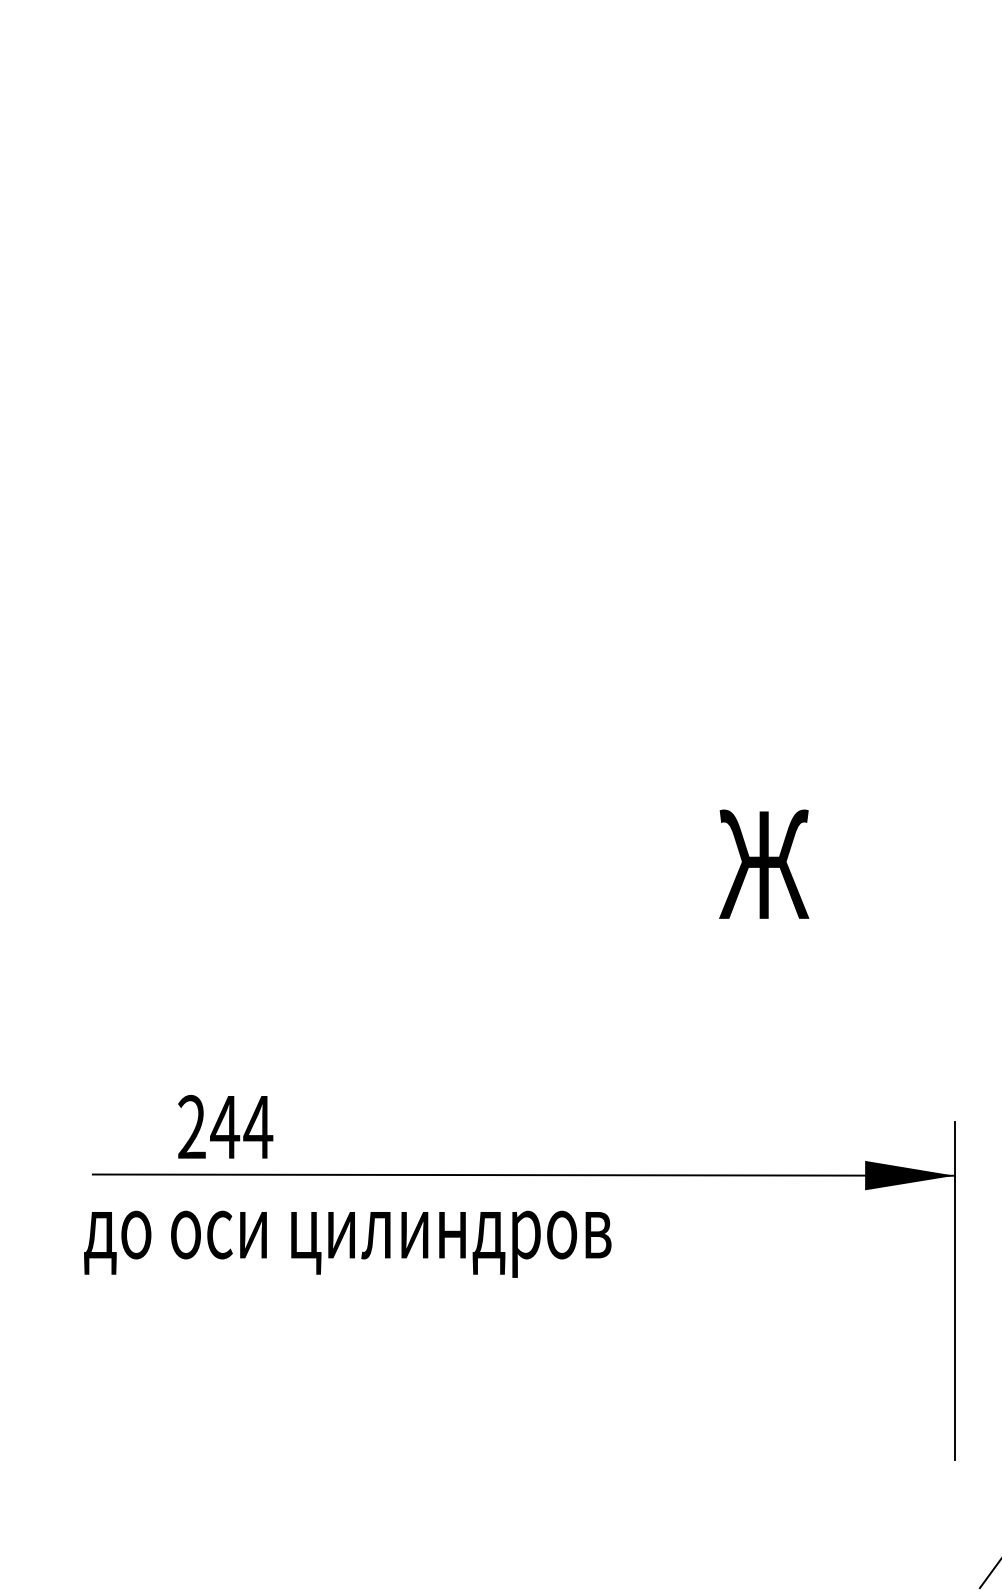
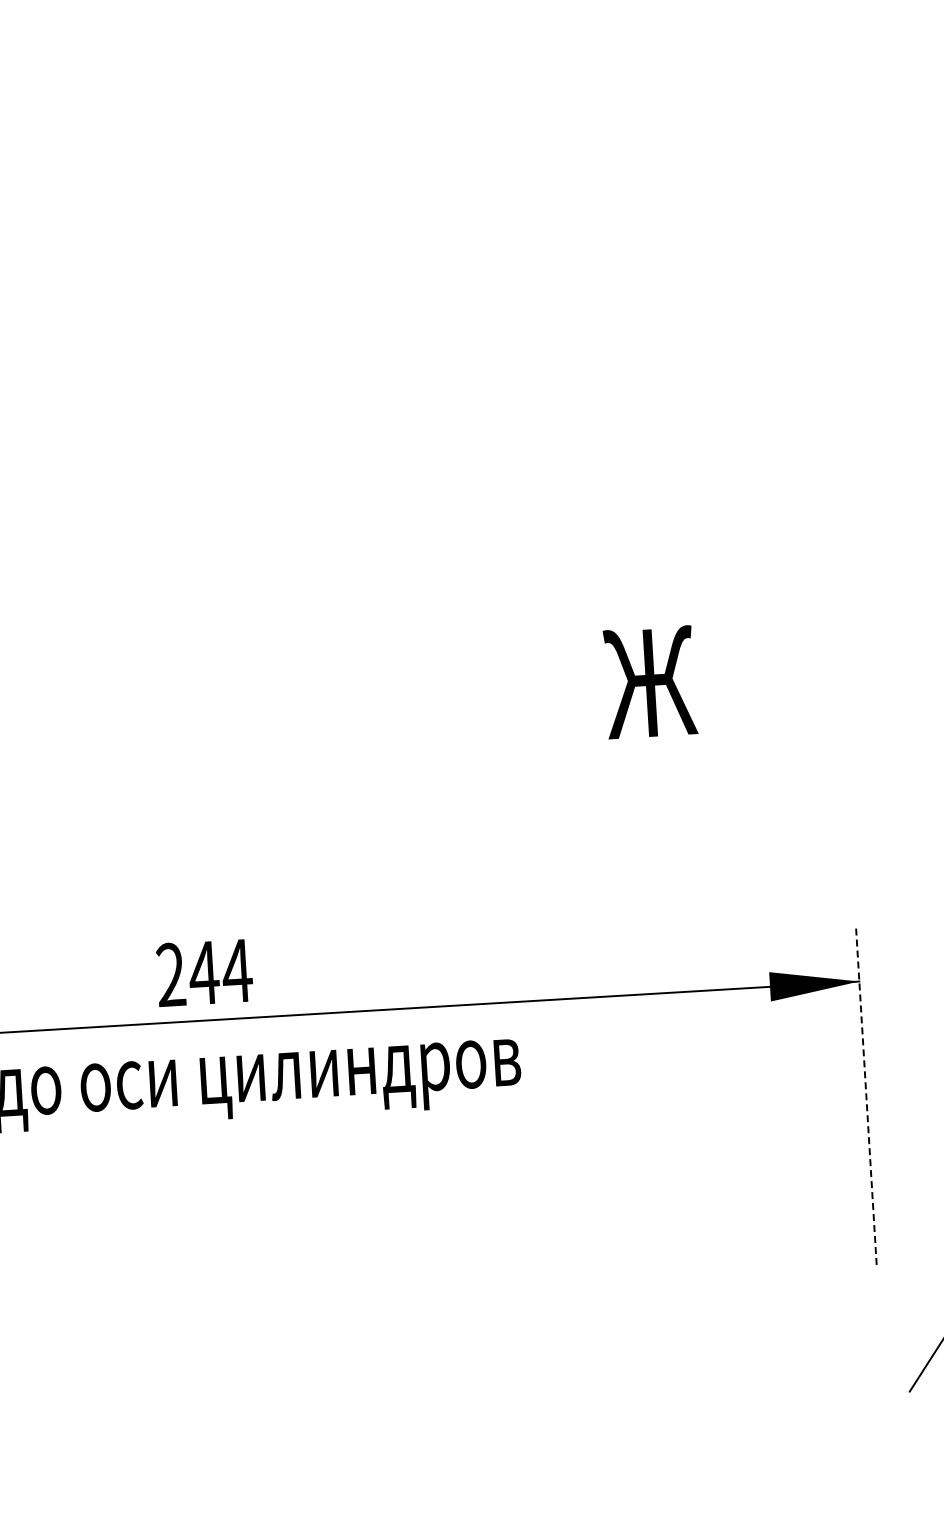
text: (225, 1126) -> (204, 972), moved
line: (954, 1290) -> (866, 1096), solid -> dashed

